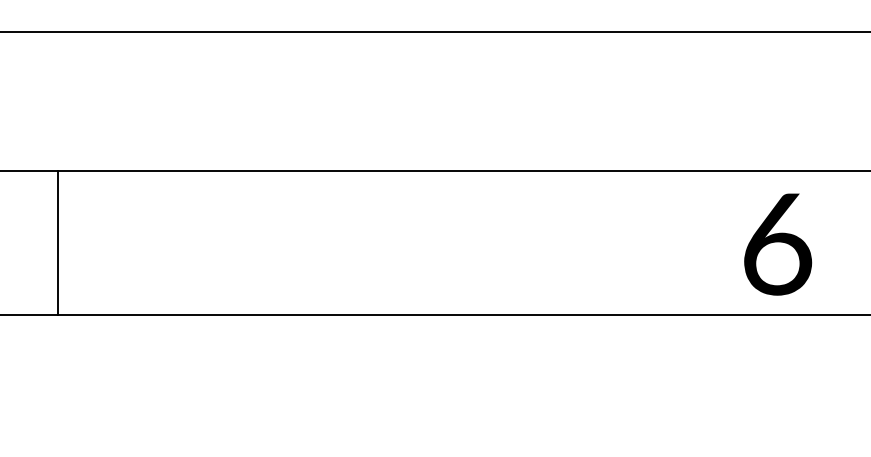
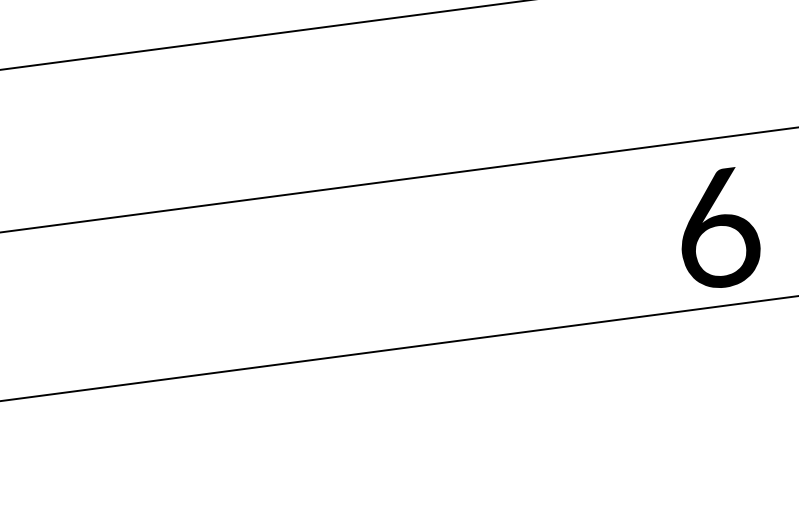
text: (778, 244) -> (718, 228), moved

